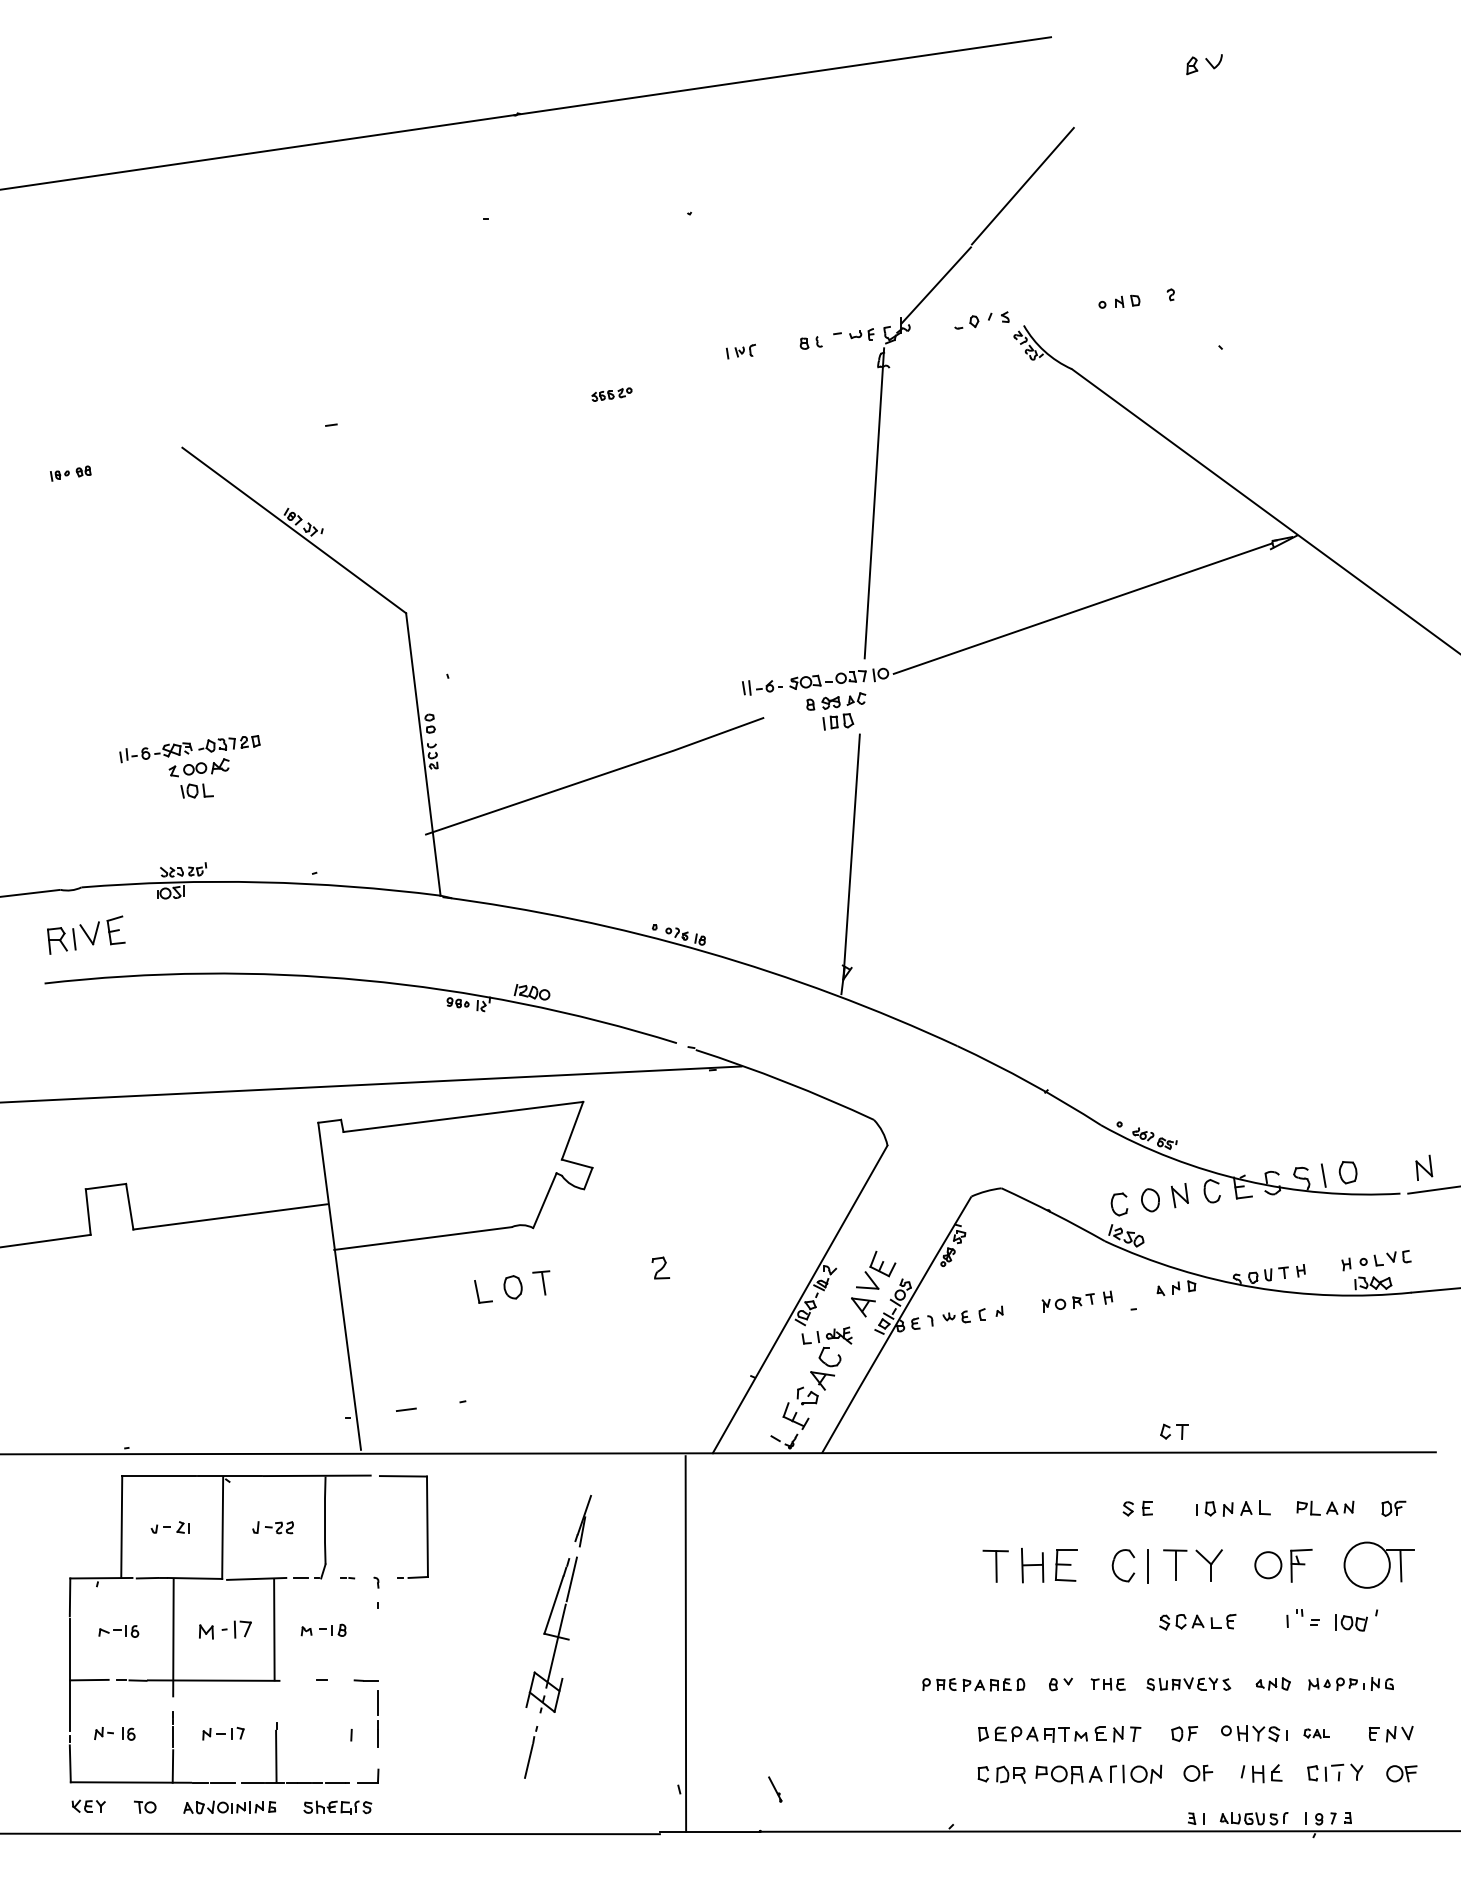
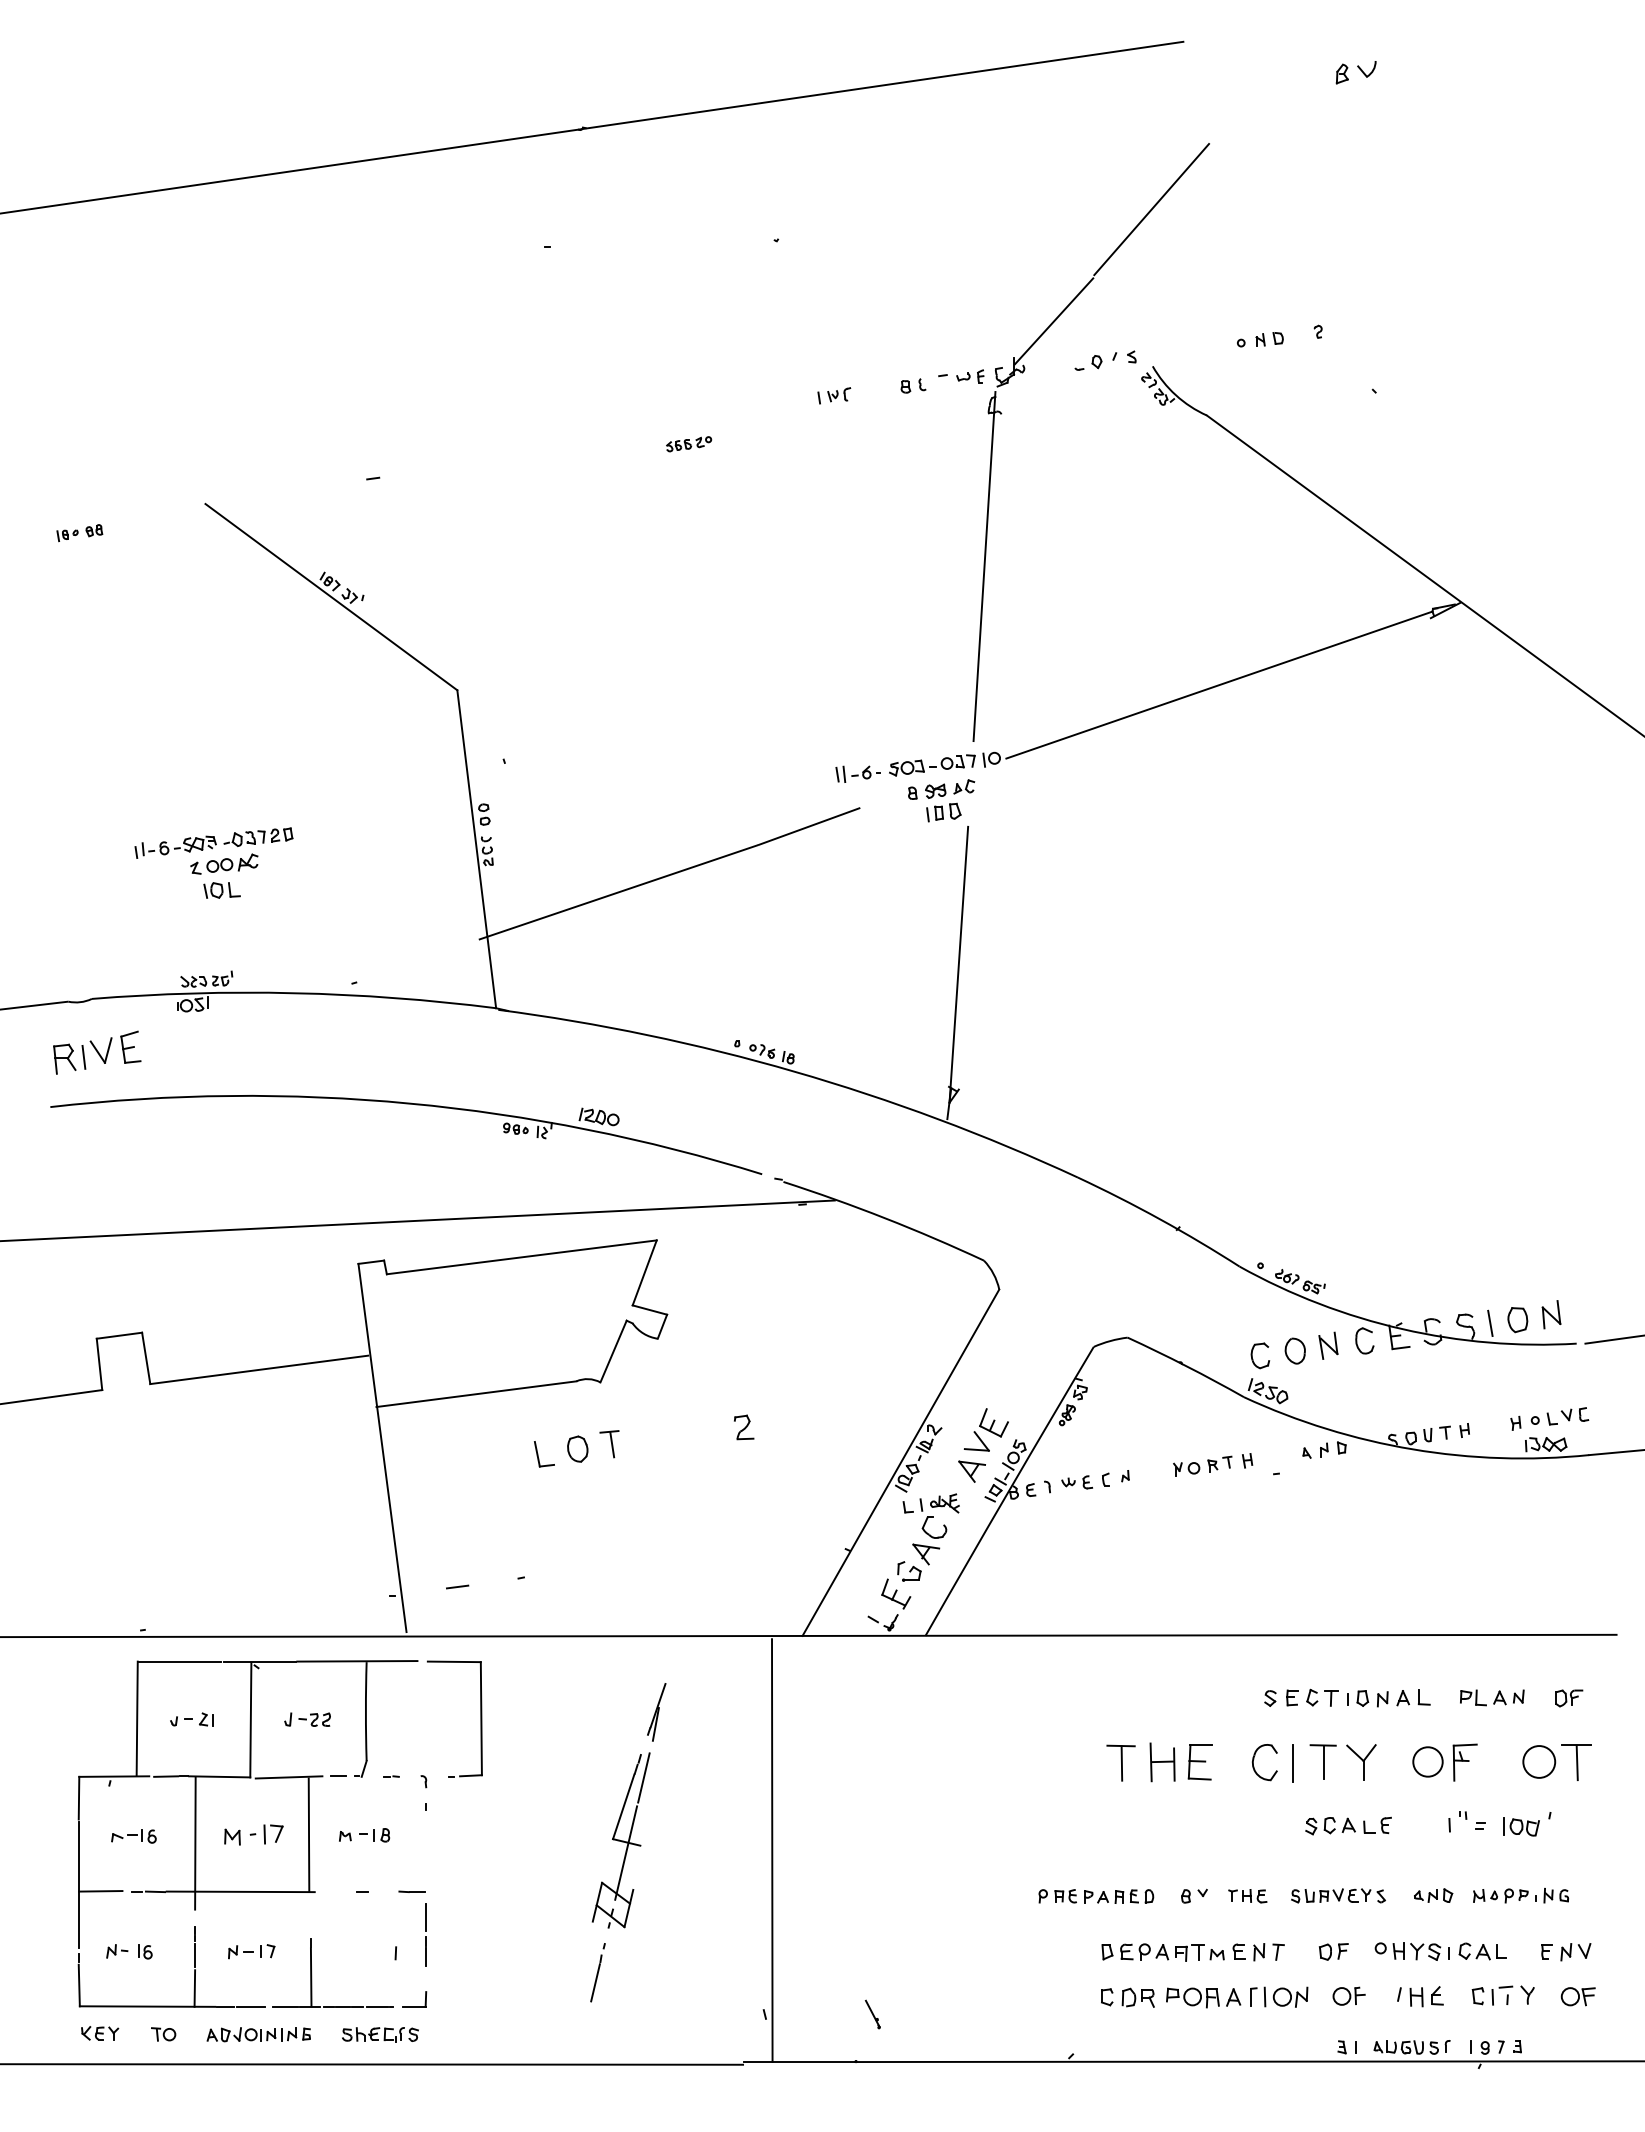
part: (1424, 1167) -> (1551, 1314), moved
part: (1174, 1431) -> (1322, 1697), moved
circle: (1367, 1564) -> (1539, 1761), size x0.62
part: (1316, 1733) -> (1482, 1951), size x1.67

